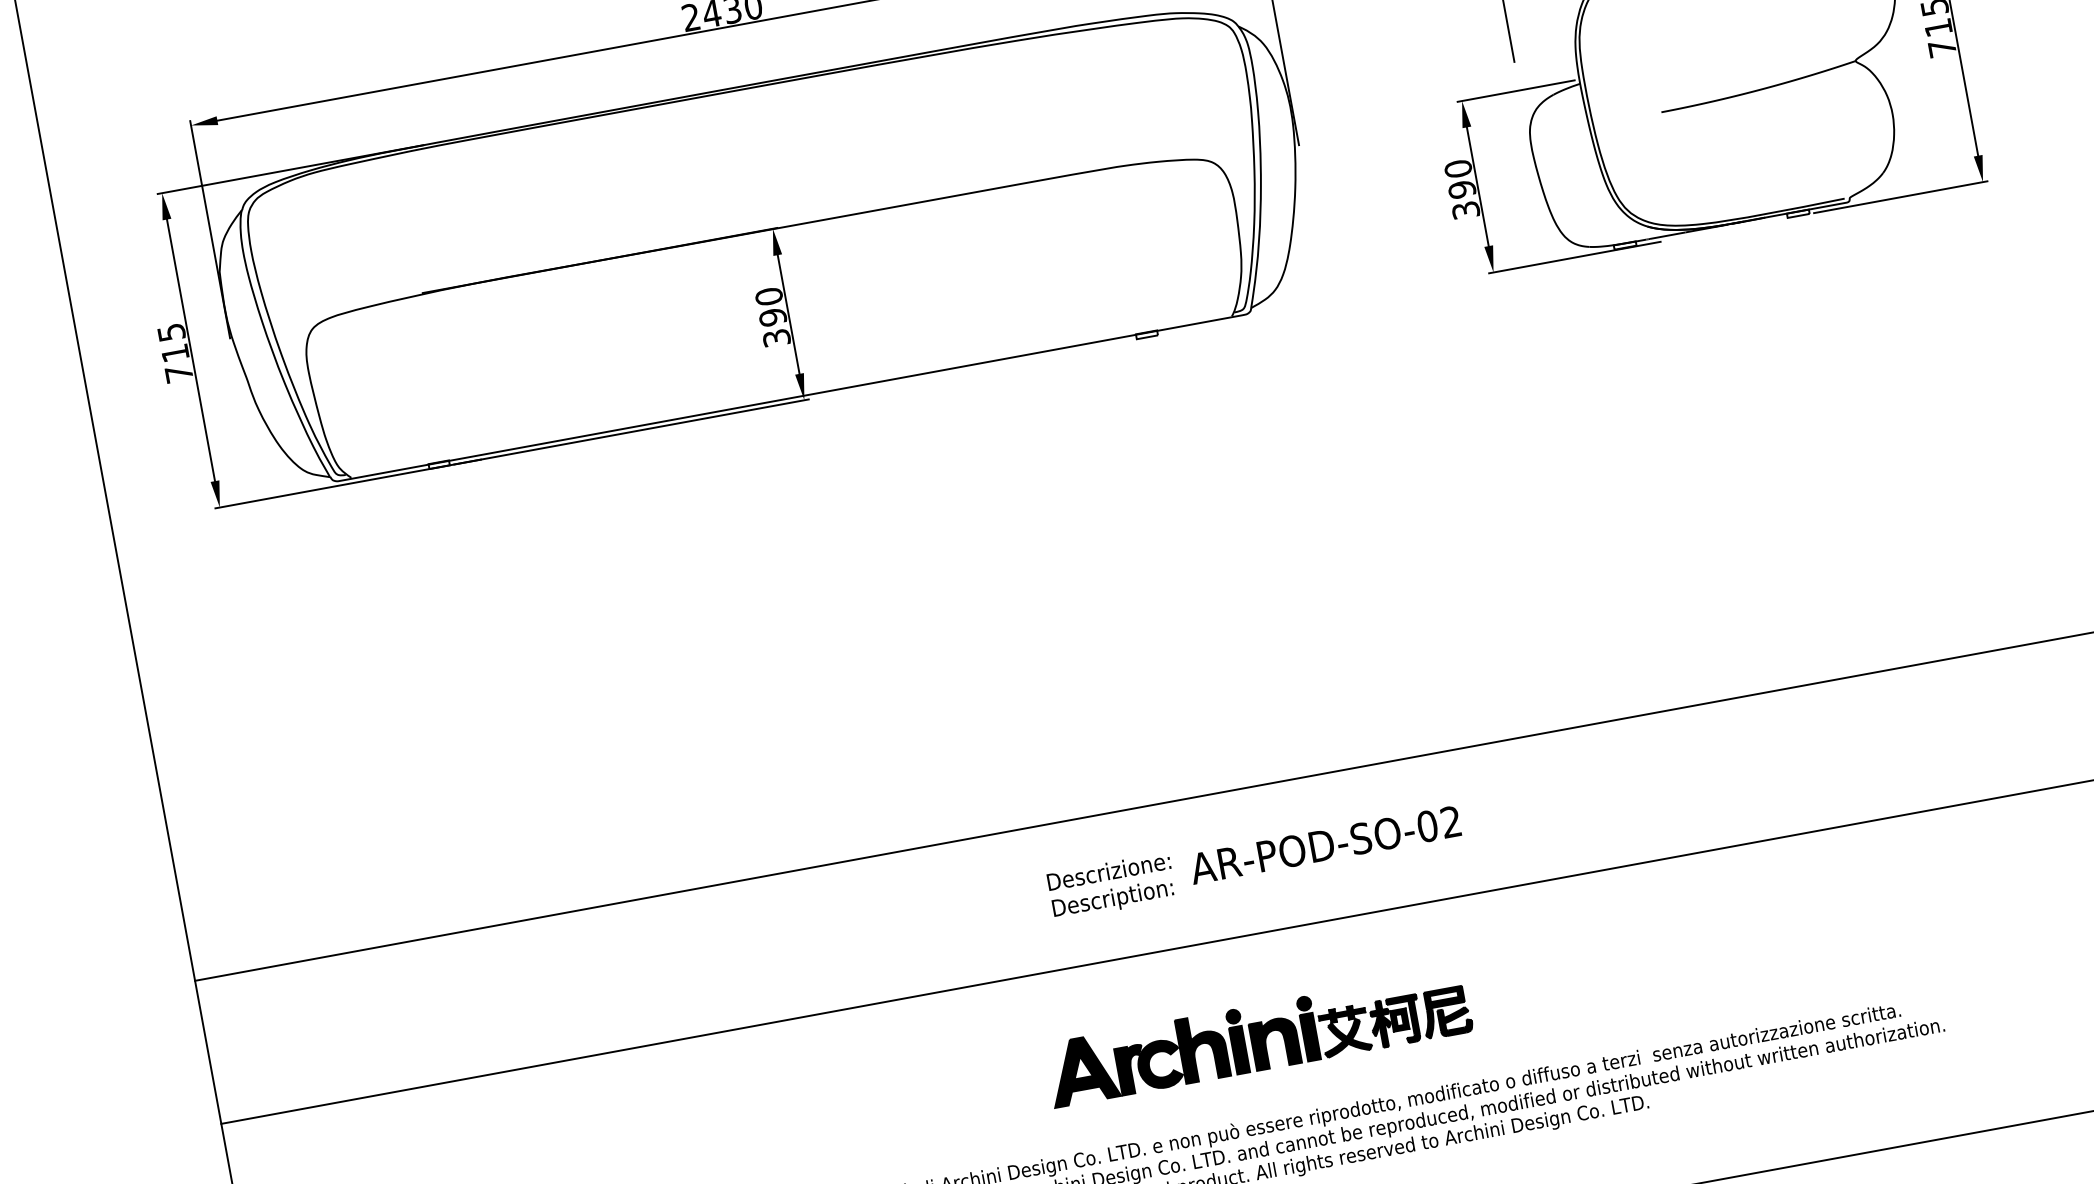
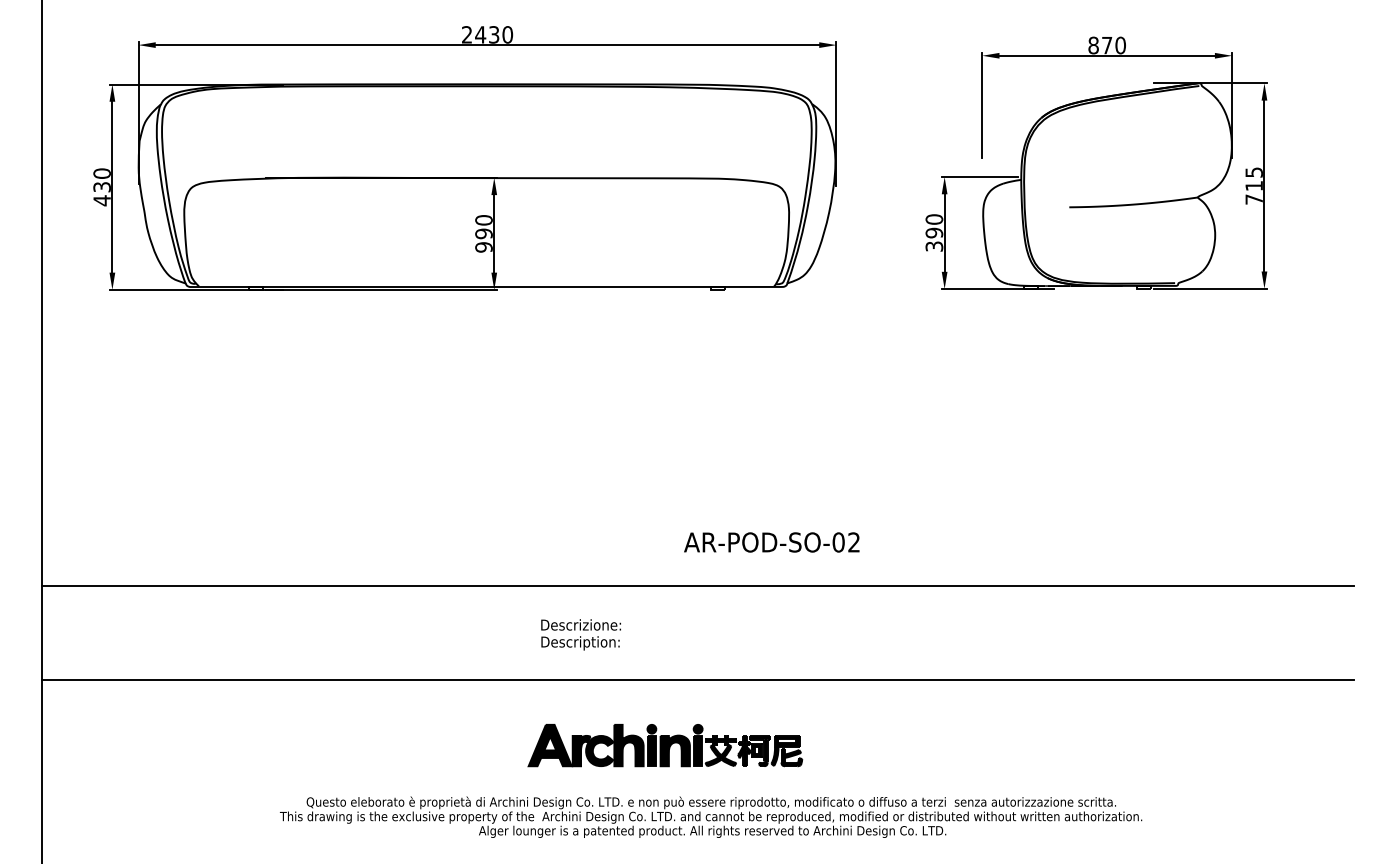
text: (775, 338) -> (483, 247), 390 -> 990
text: (174, 353) -> (101, 187), 715 -> 430
text: (1324, 845) -> (771, 542), moved
text: (1110, 886) -> (580, 634), moved
part: (1258, 1037) -> (665, 745), moved

